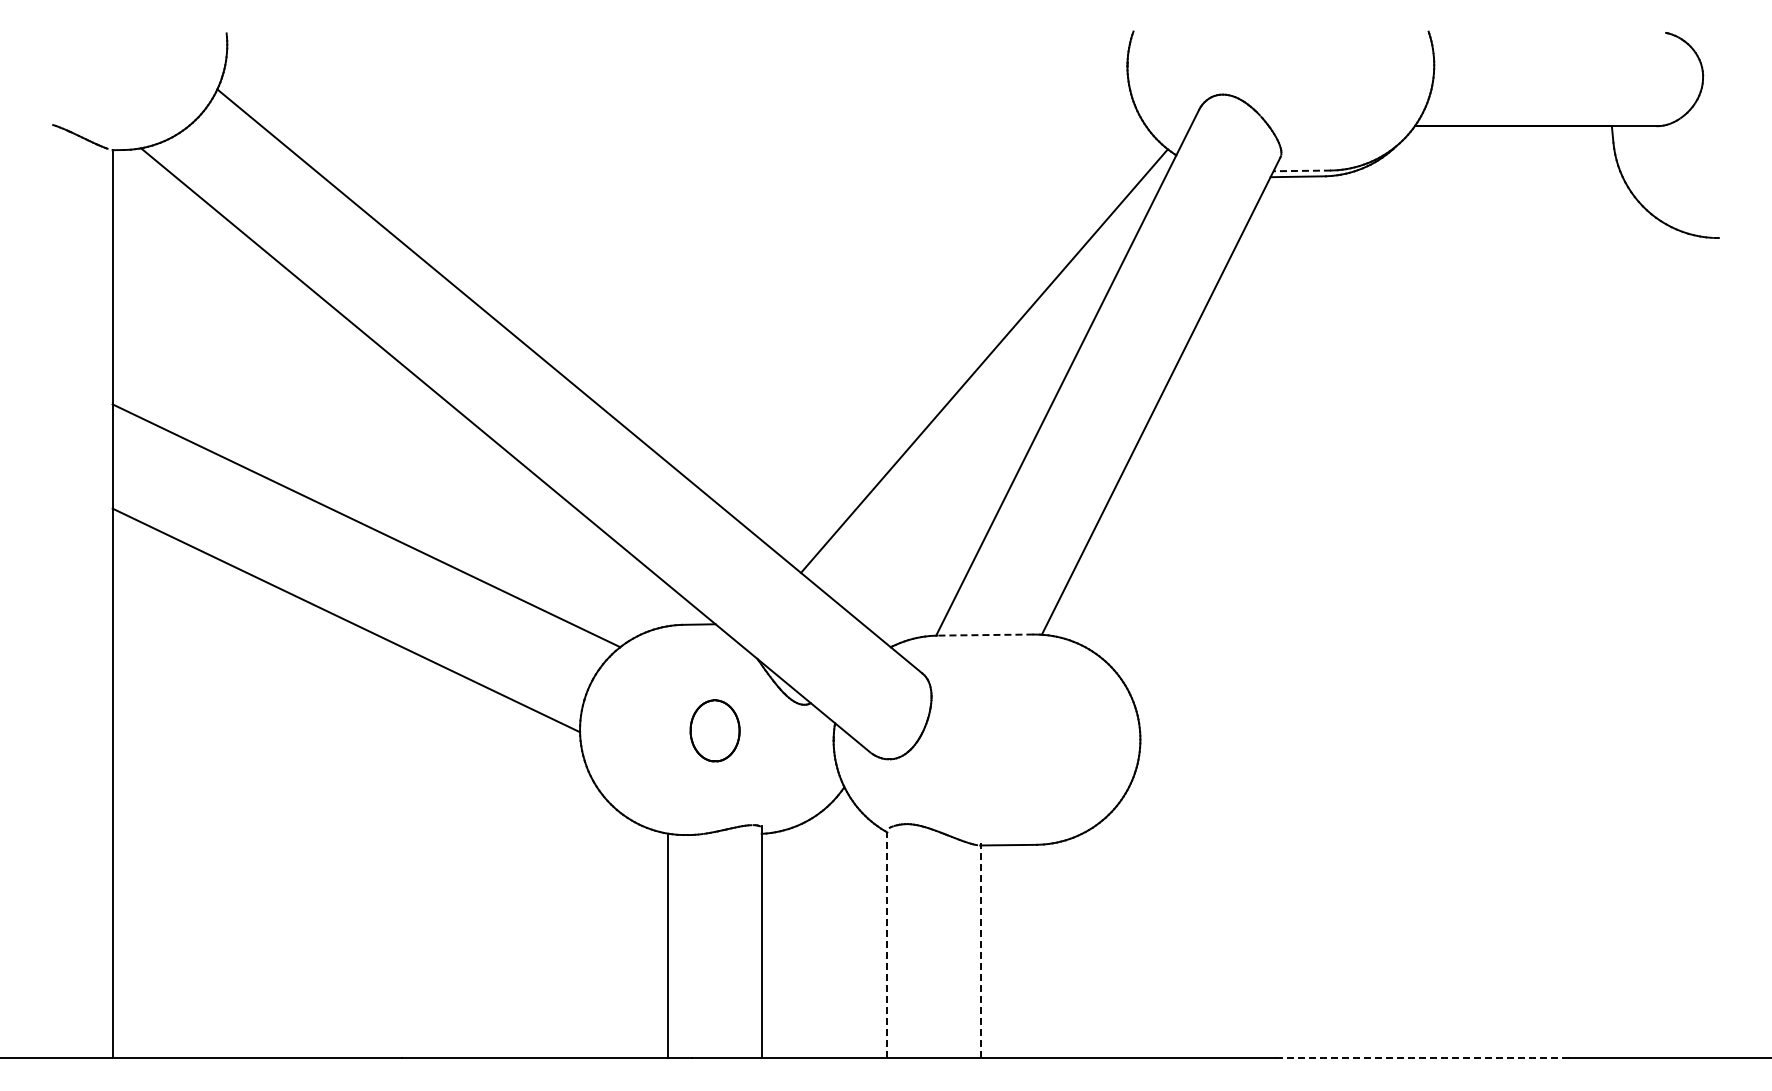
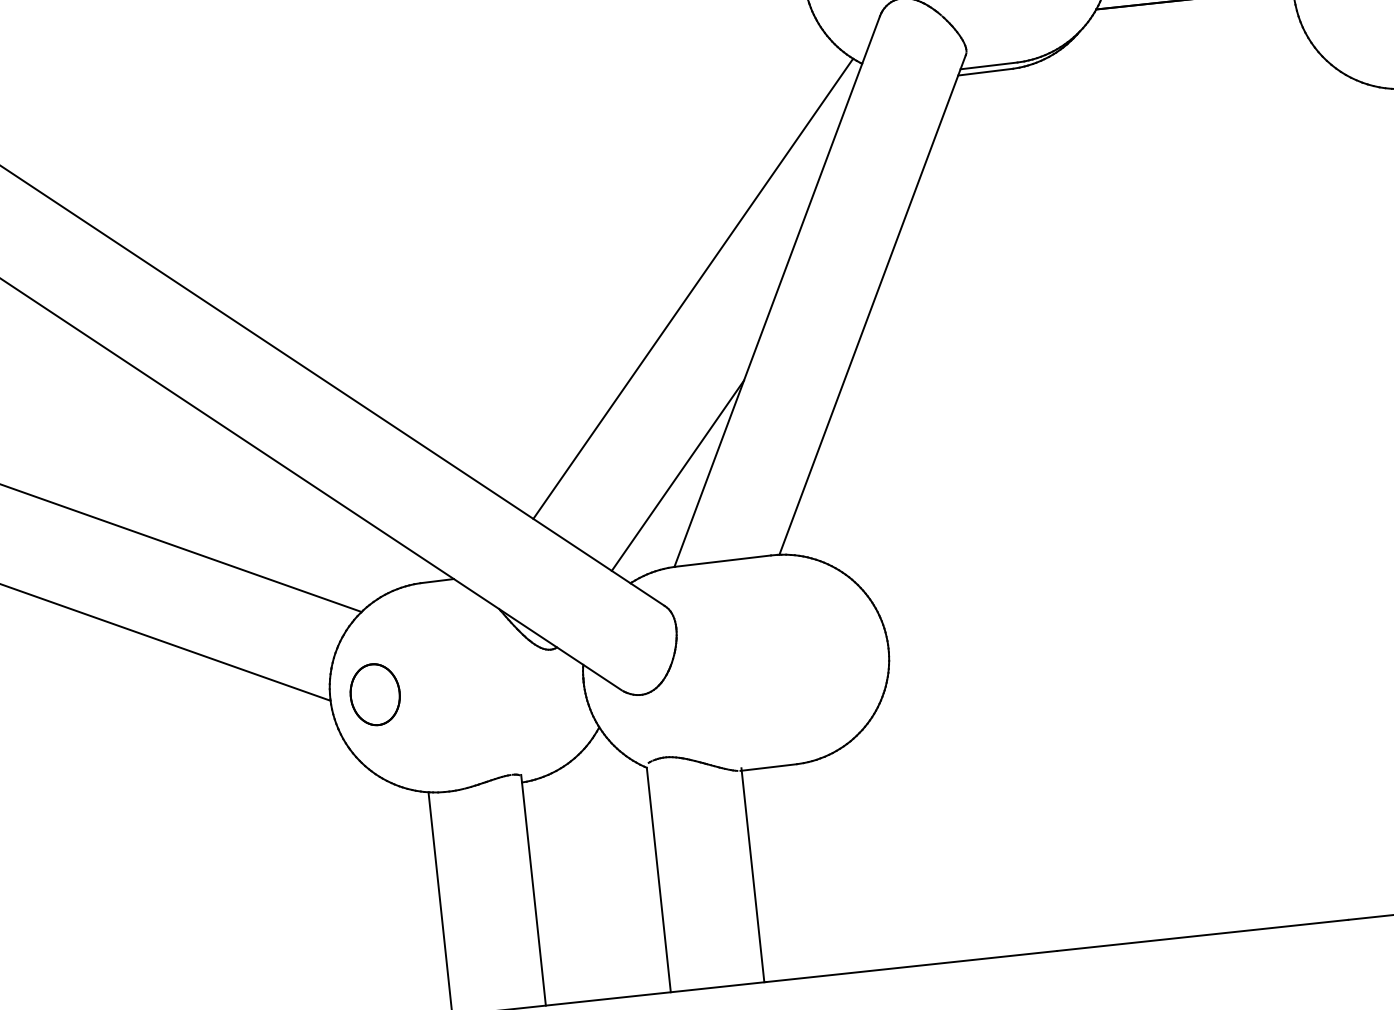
line: (1302, 170) -> (989, 65), dashed -> solid
line: (949, 544) -> (678, 474), added
line: (984, 635) -> (722, 561), dashed -> solid
part: (714, 730) -> (374, 694), moved
line: (887, 945) -> (658, 880), dashed -> solid
line: (981, 950) -> (752, 875), dashed -> solid
line: (1422, 1058) -> (1202, 935), dashed -> solid

